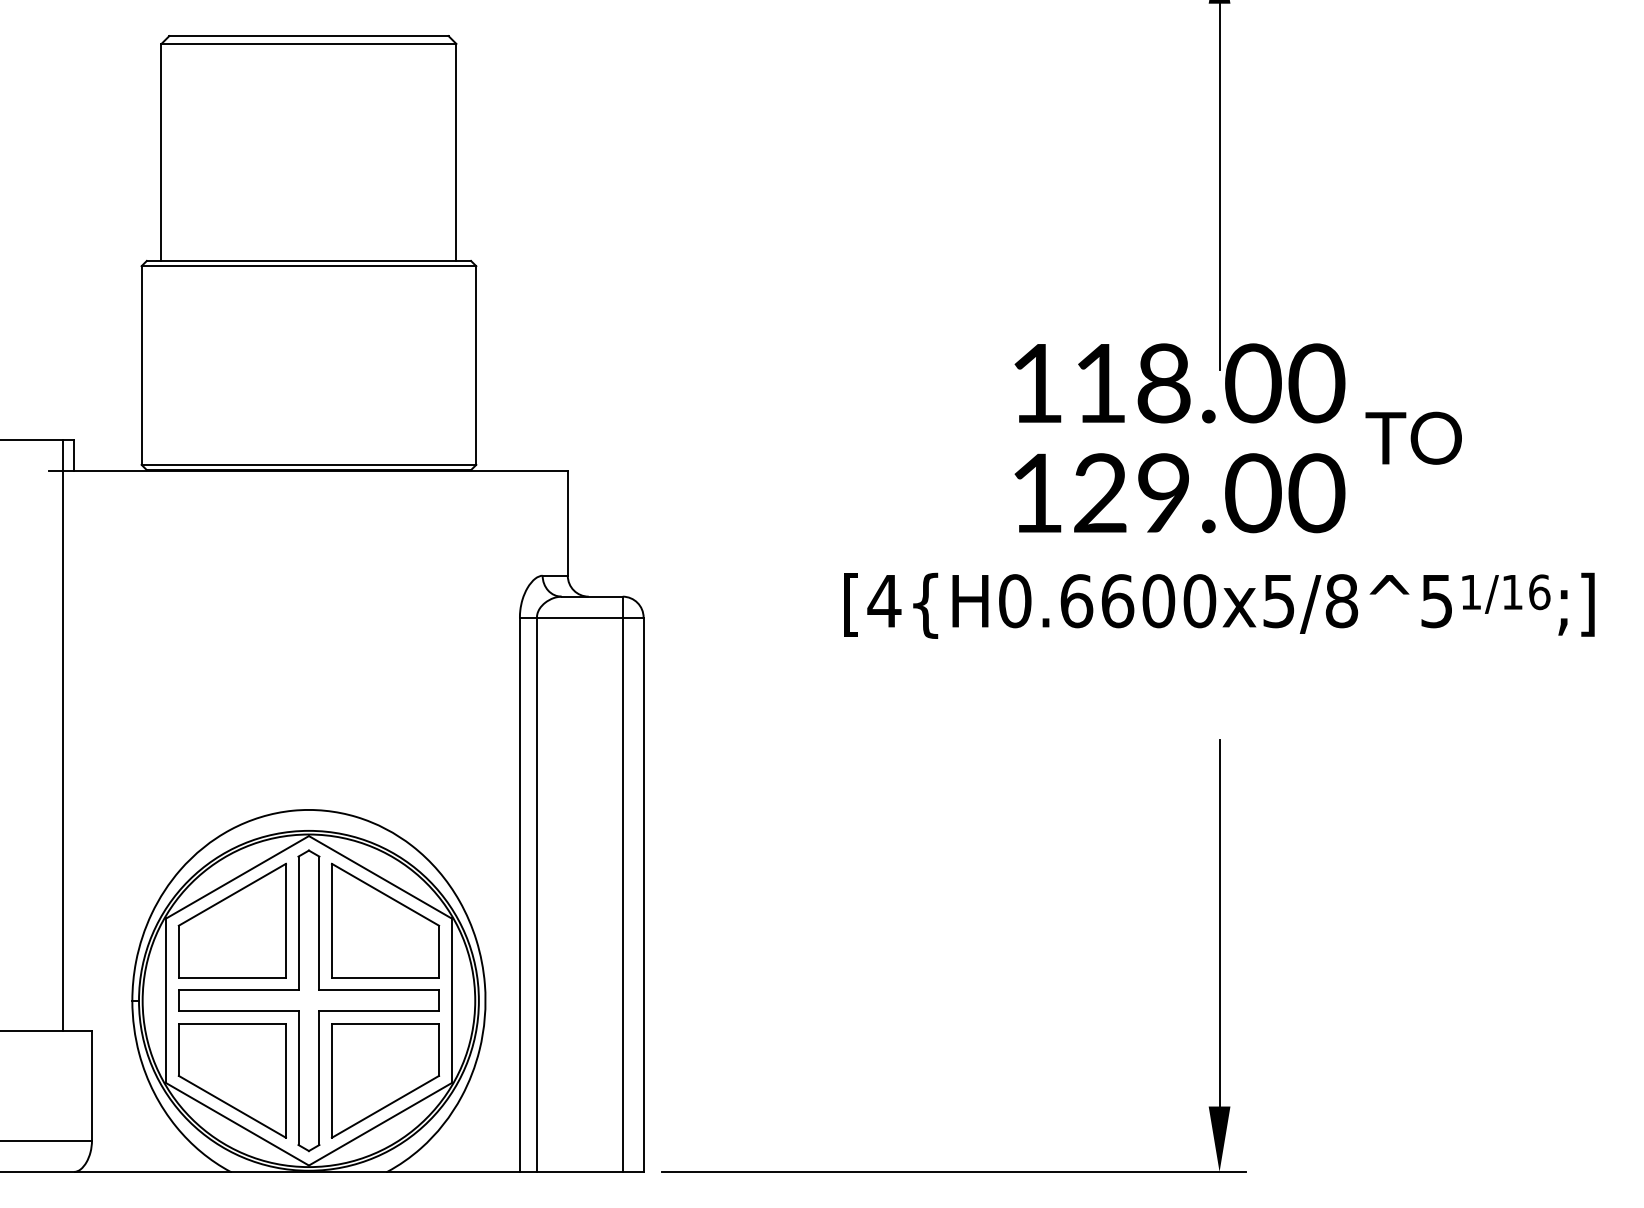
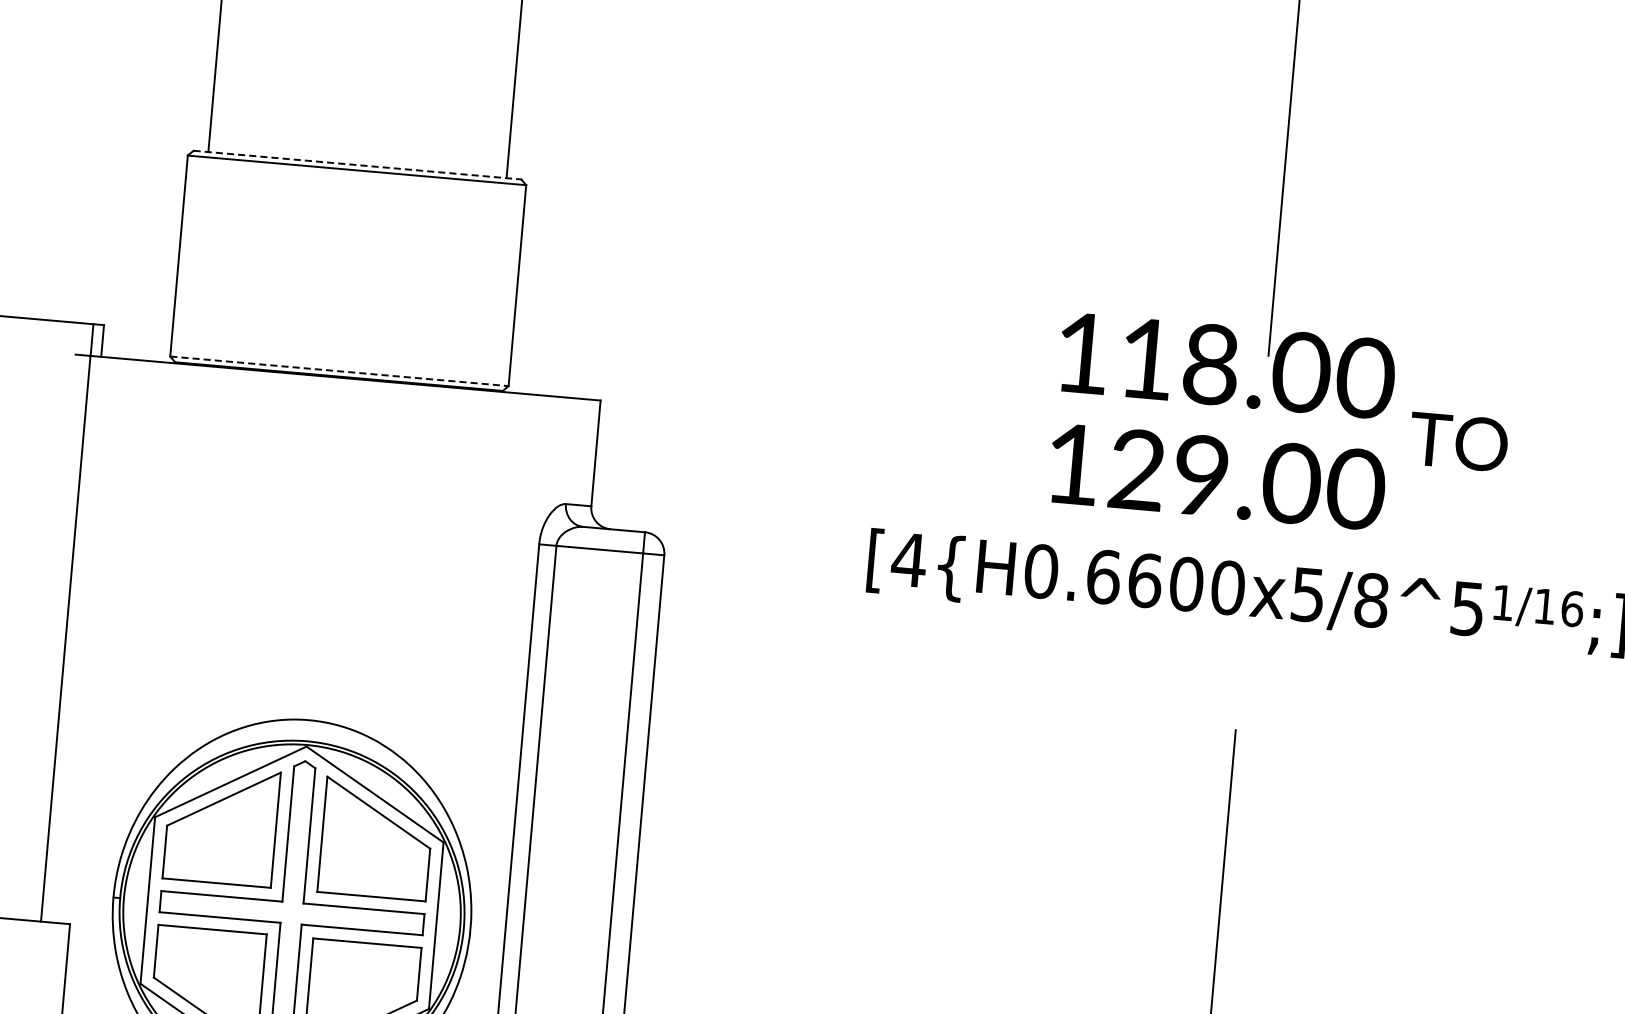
line: (309, 260) -> (358, 164), solid -> dashed
line: (309, 464) -> (340, 370), solid -> dashed

